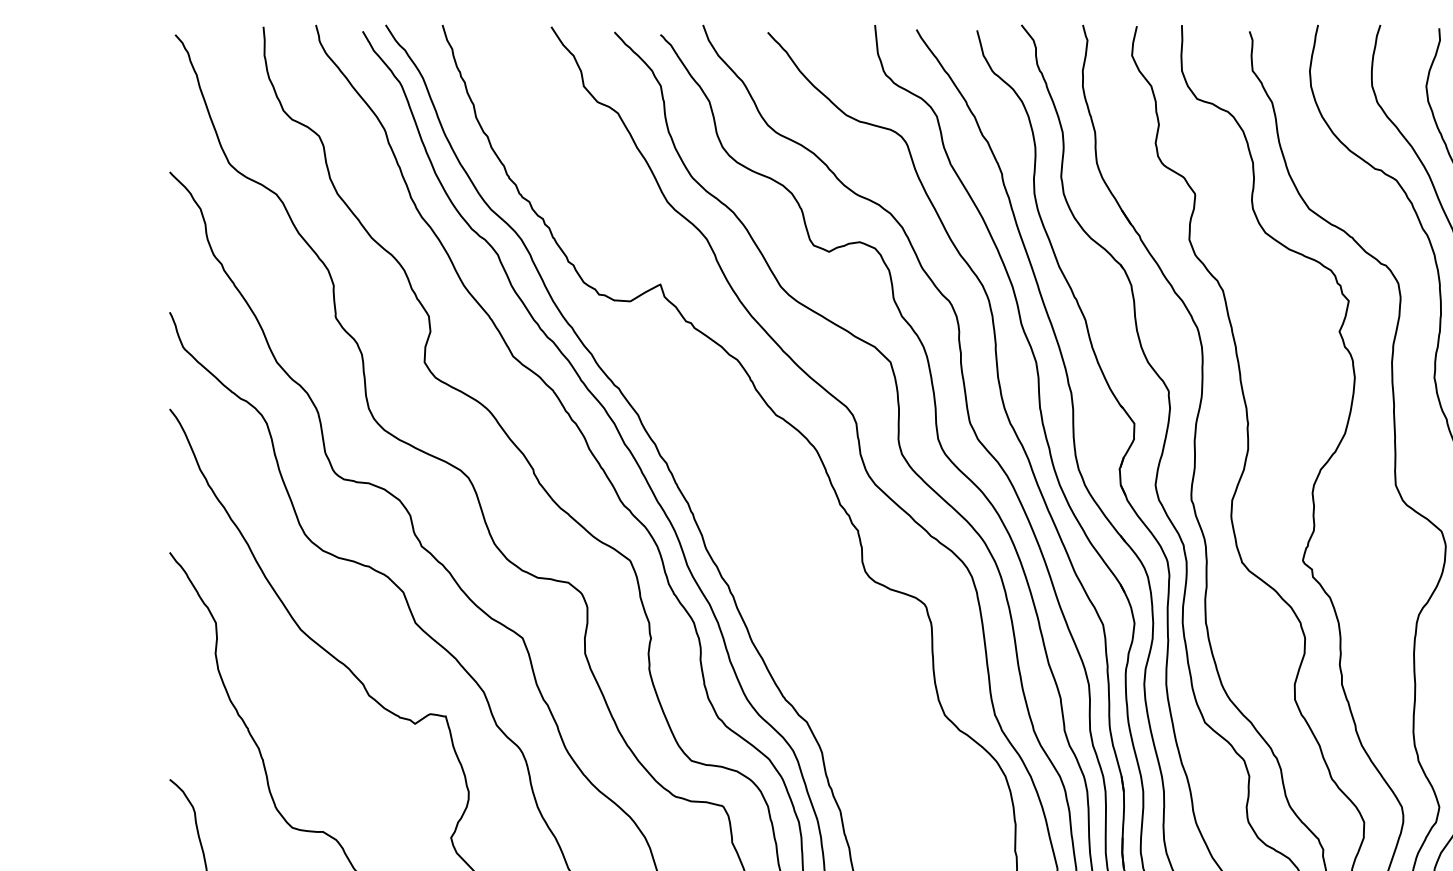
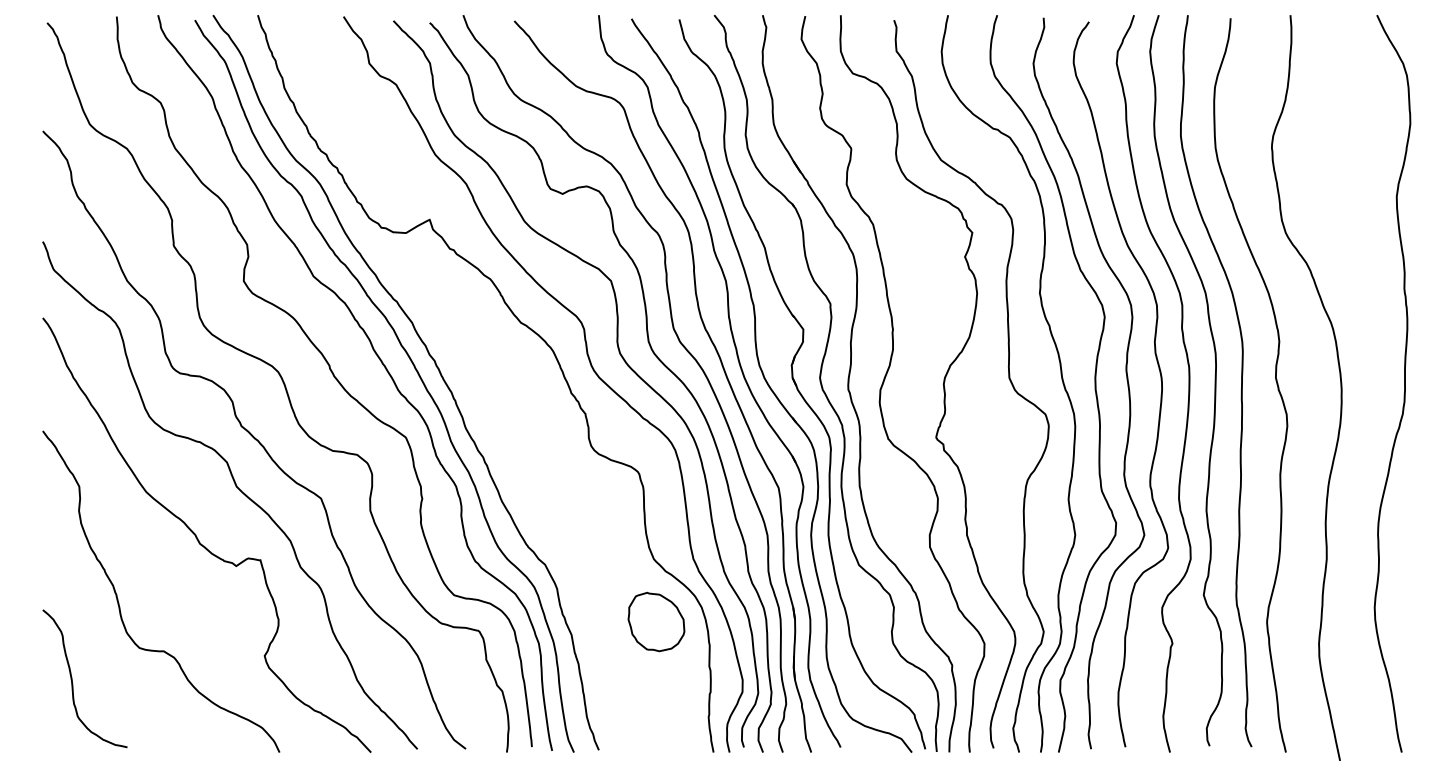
part: (948, 794) -> (656, 621), added

